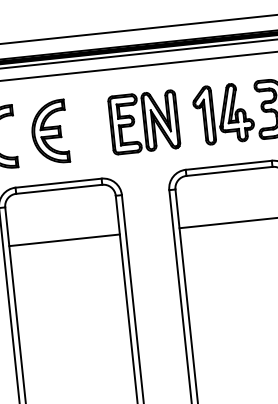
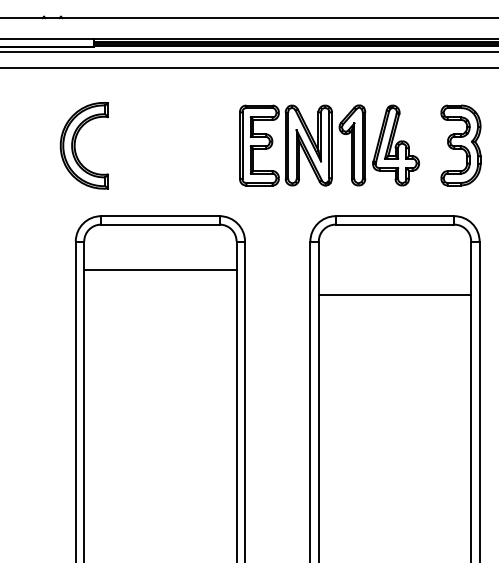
part: (223, 114) -> (378, 145), moved
part: (49, 132) -> (155, 145), removed
line: (64, 240) -> (160, 269), moved

